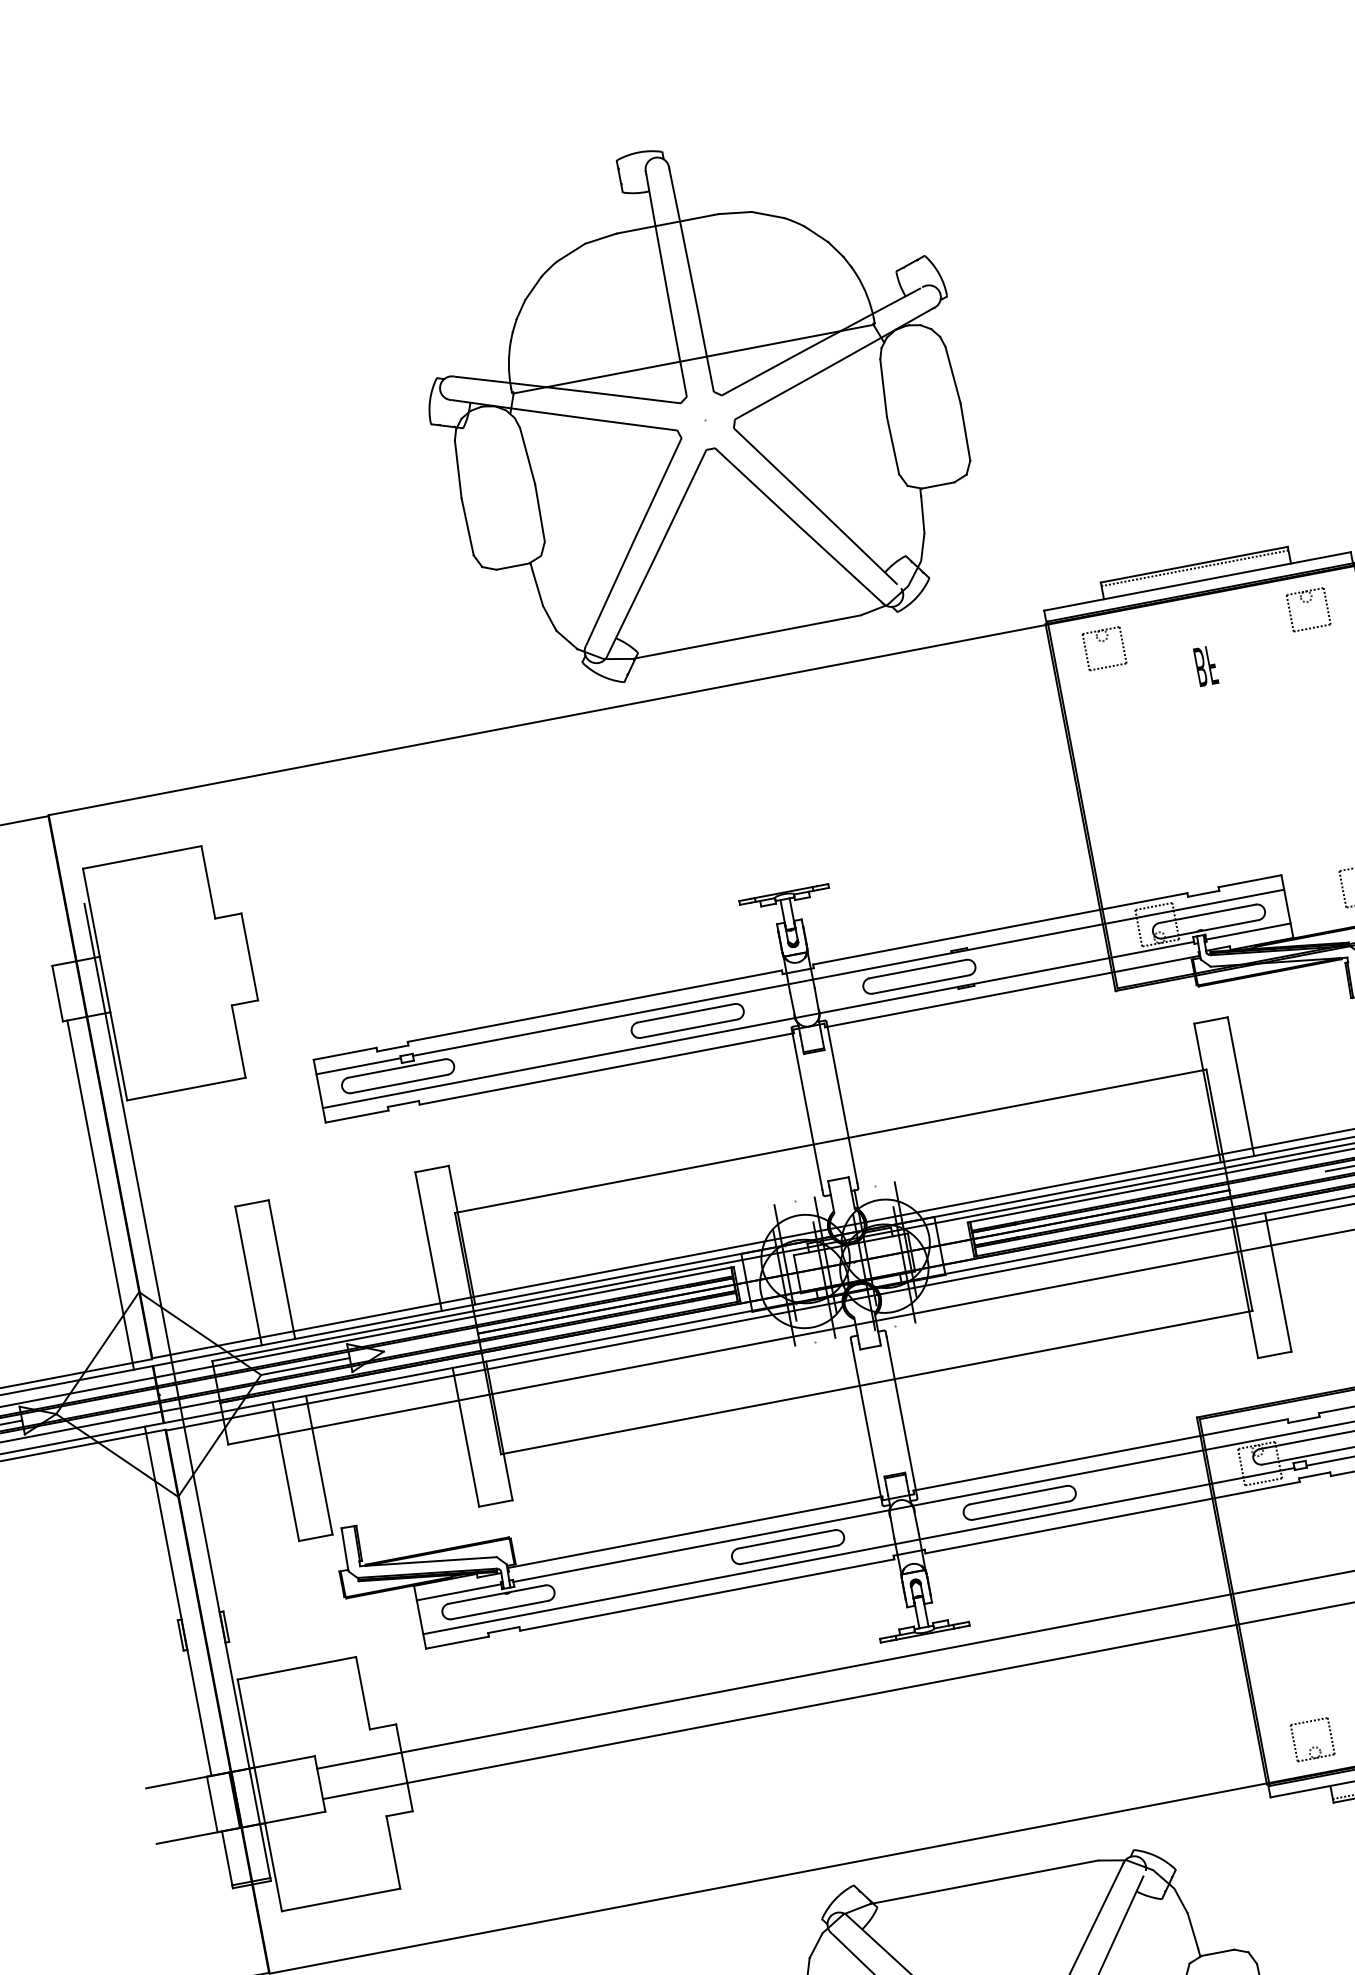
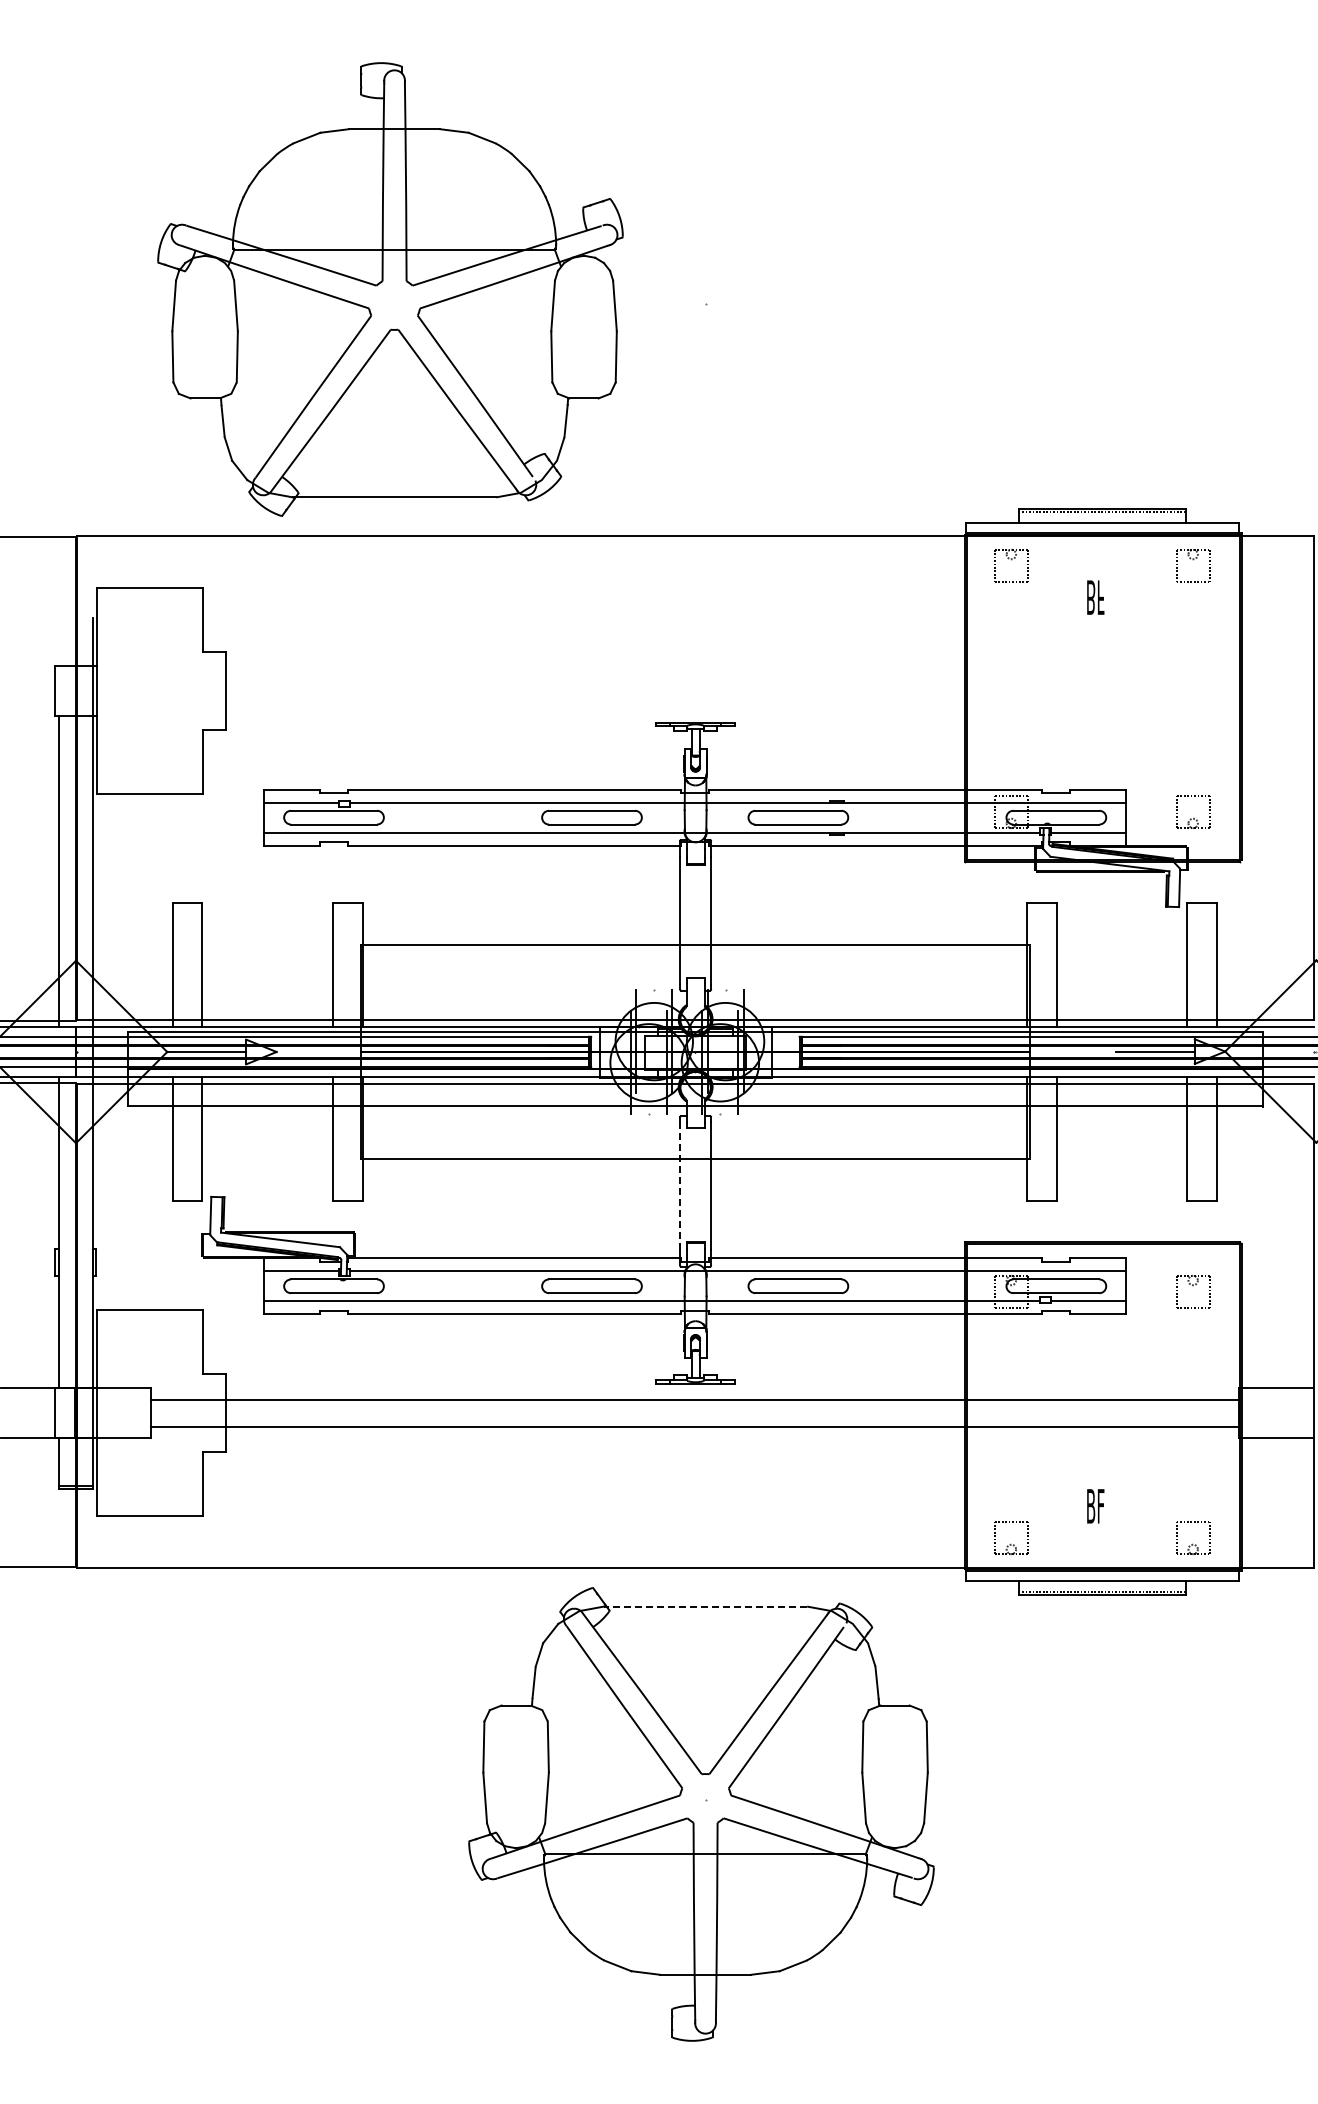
part: (697, 404) -> (390, 289), moved
line: (865, 1414) -> (680, 1185), solid -> dashed
line: (984, 1882) -> (705, 1606), solid -> dashed

